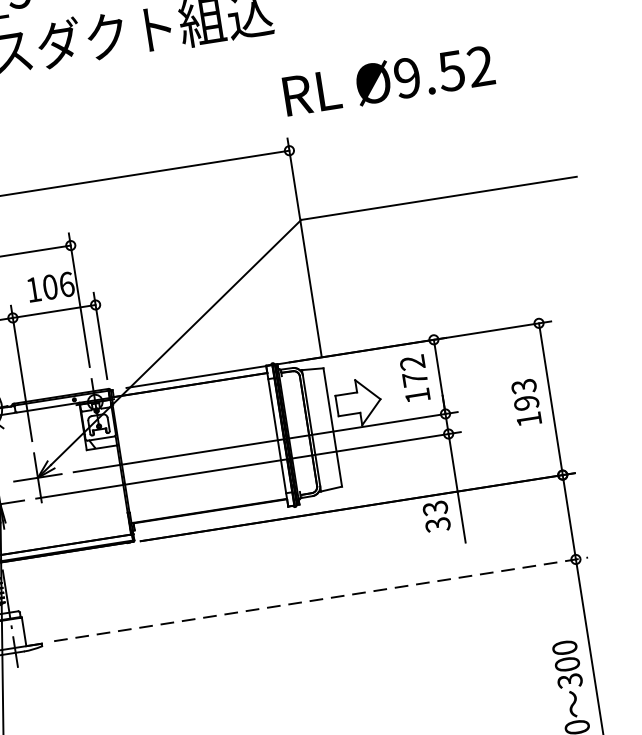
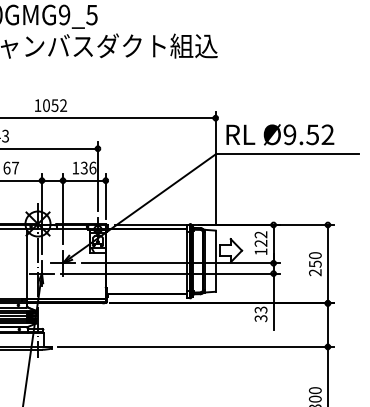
text: (389, 80) -> (280, 134), moved
text: (48, 286) -> (83, 167), 106 -> 136
text: (413, 377) -> (260, 242), 172 -> 122
text: (526, 403) -> (315, 264), 193 -> 250
line: (321, 598) -> (196, 346), dashed -> solid

